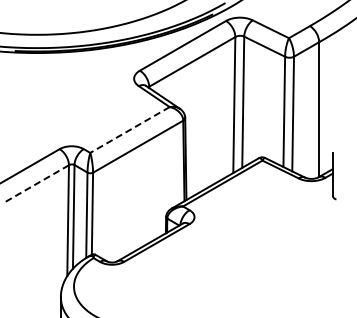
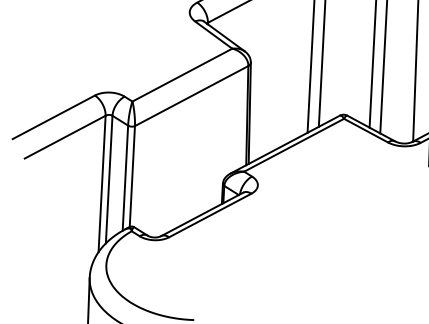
line: (130, 129) -> (182, 74), dashed -> solid
line: (36, 184) -> (64, 138), dashed -> solid

